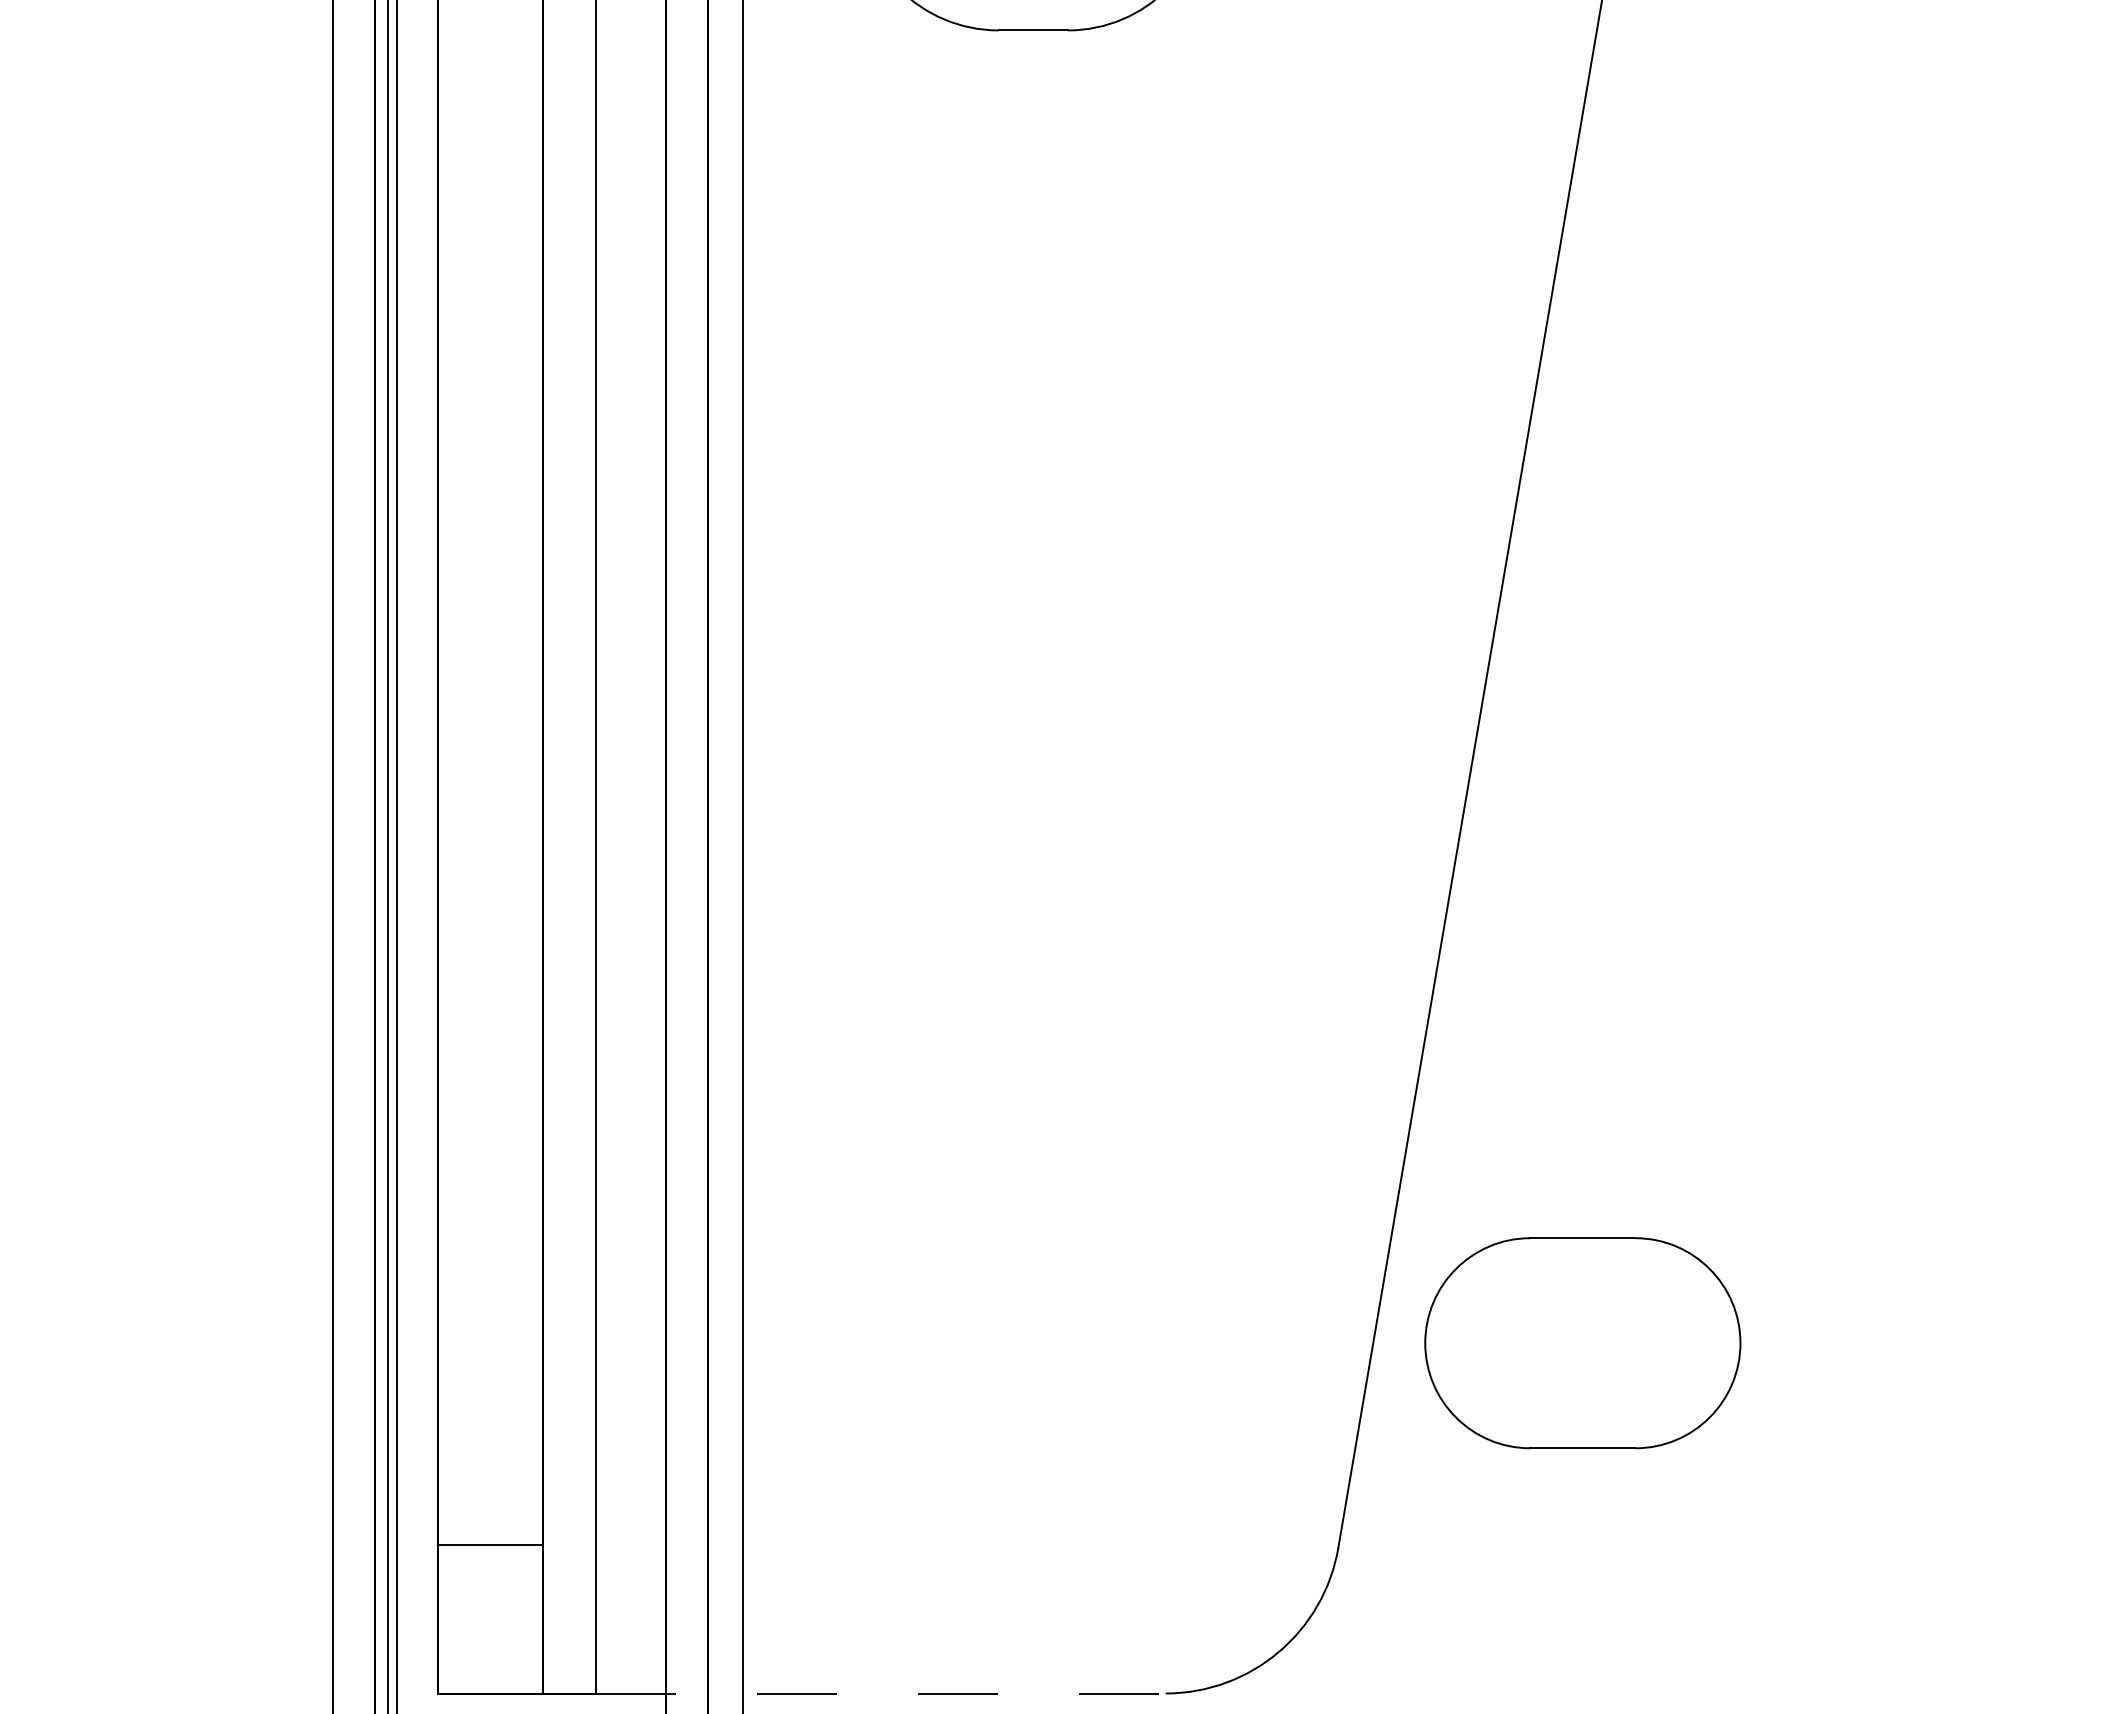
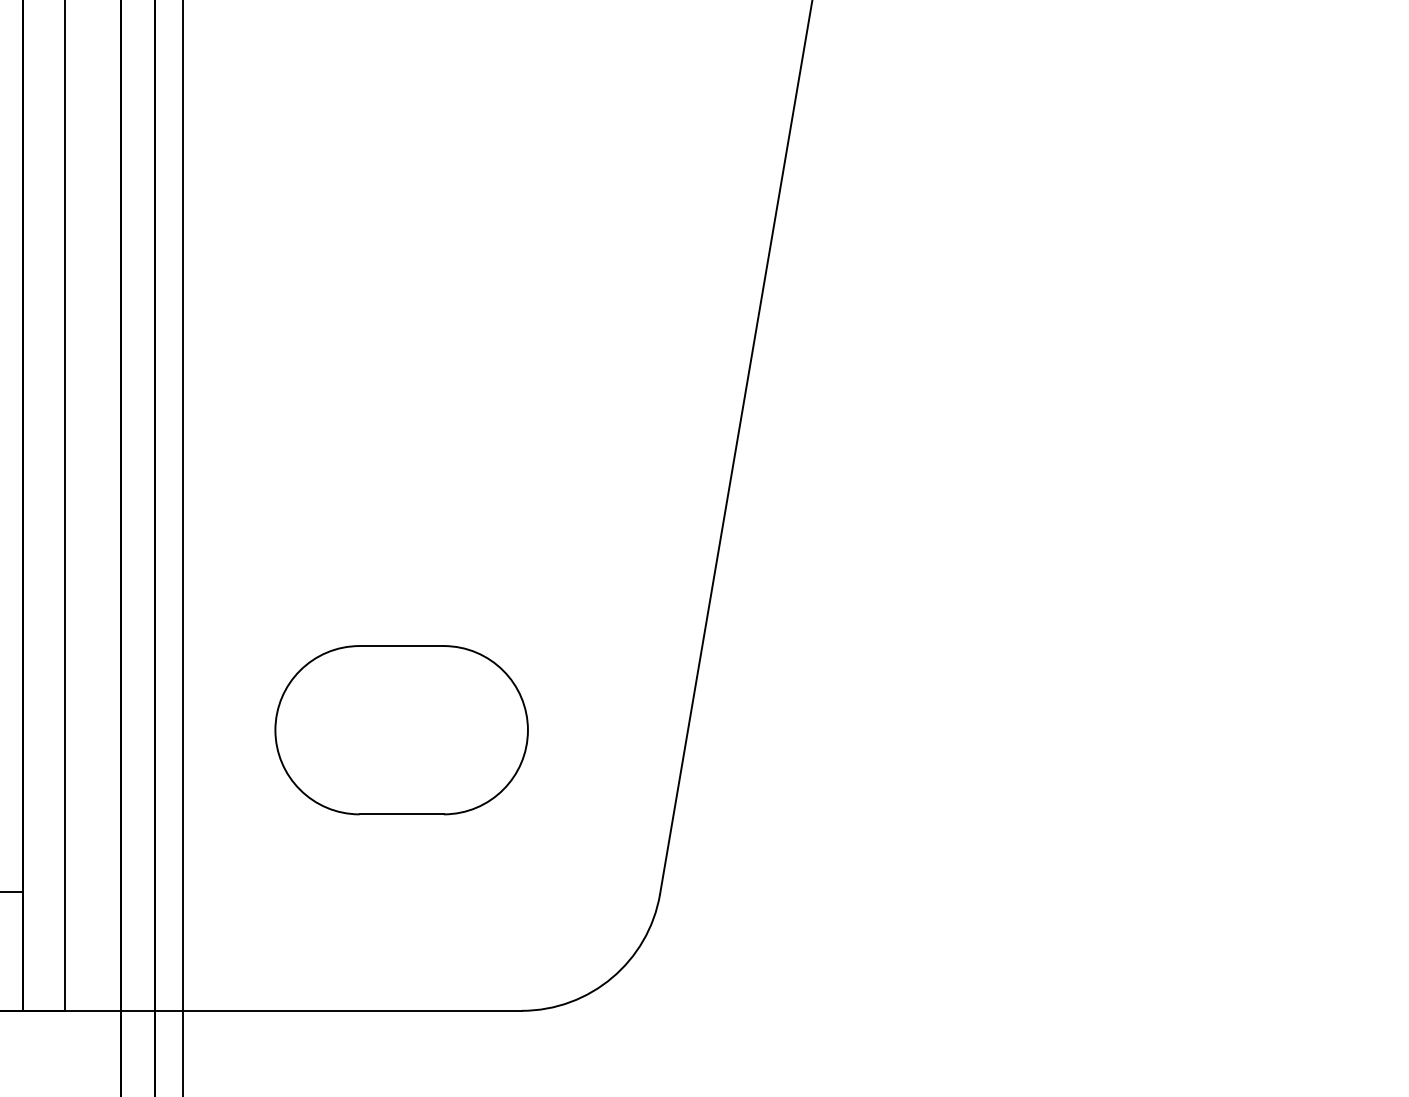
part: (1582, 1343) -> (401, 730), moved
line: (881, 1693) -> (294, 1010), dashed -> solid

